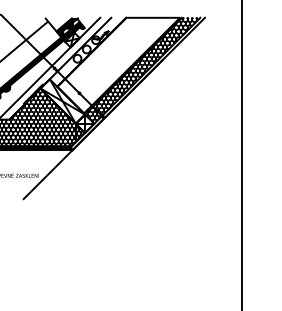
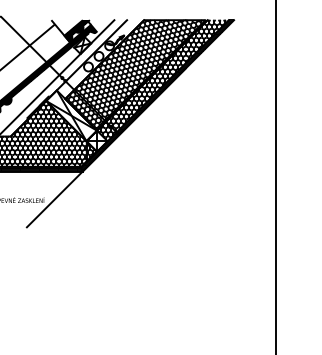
hatch: (118, 64) -> (135, 73), added
hatch: (137, 83) -> (157, 95), added

